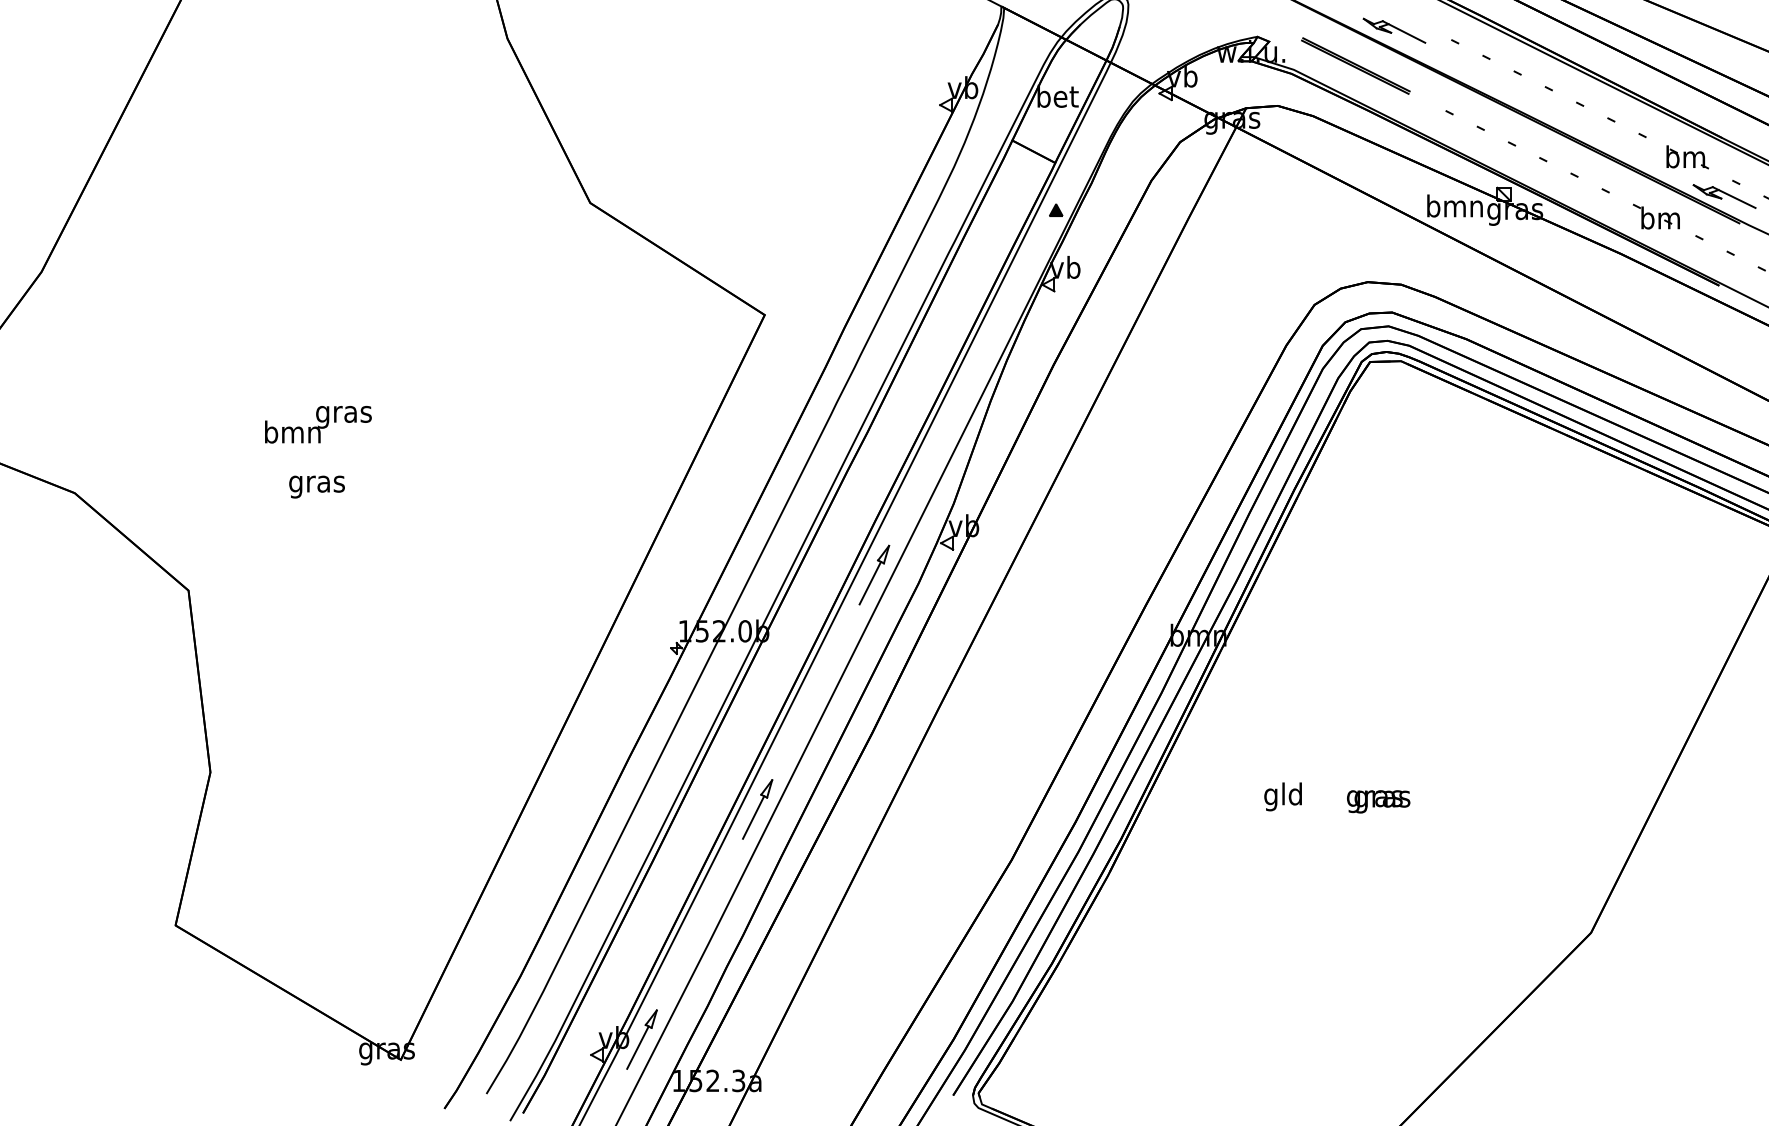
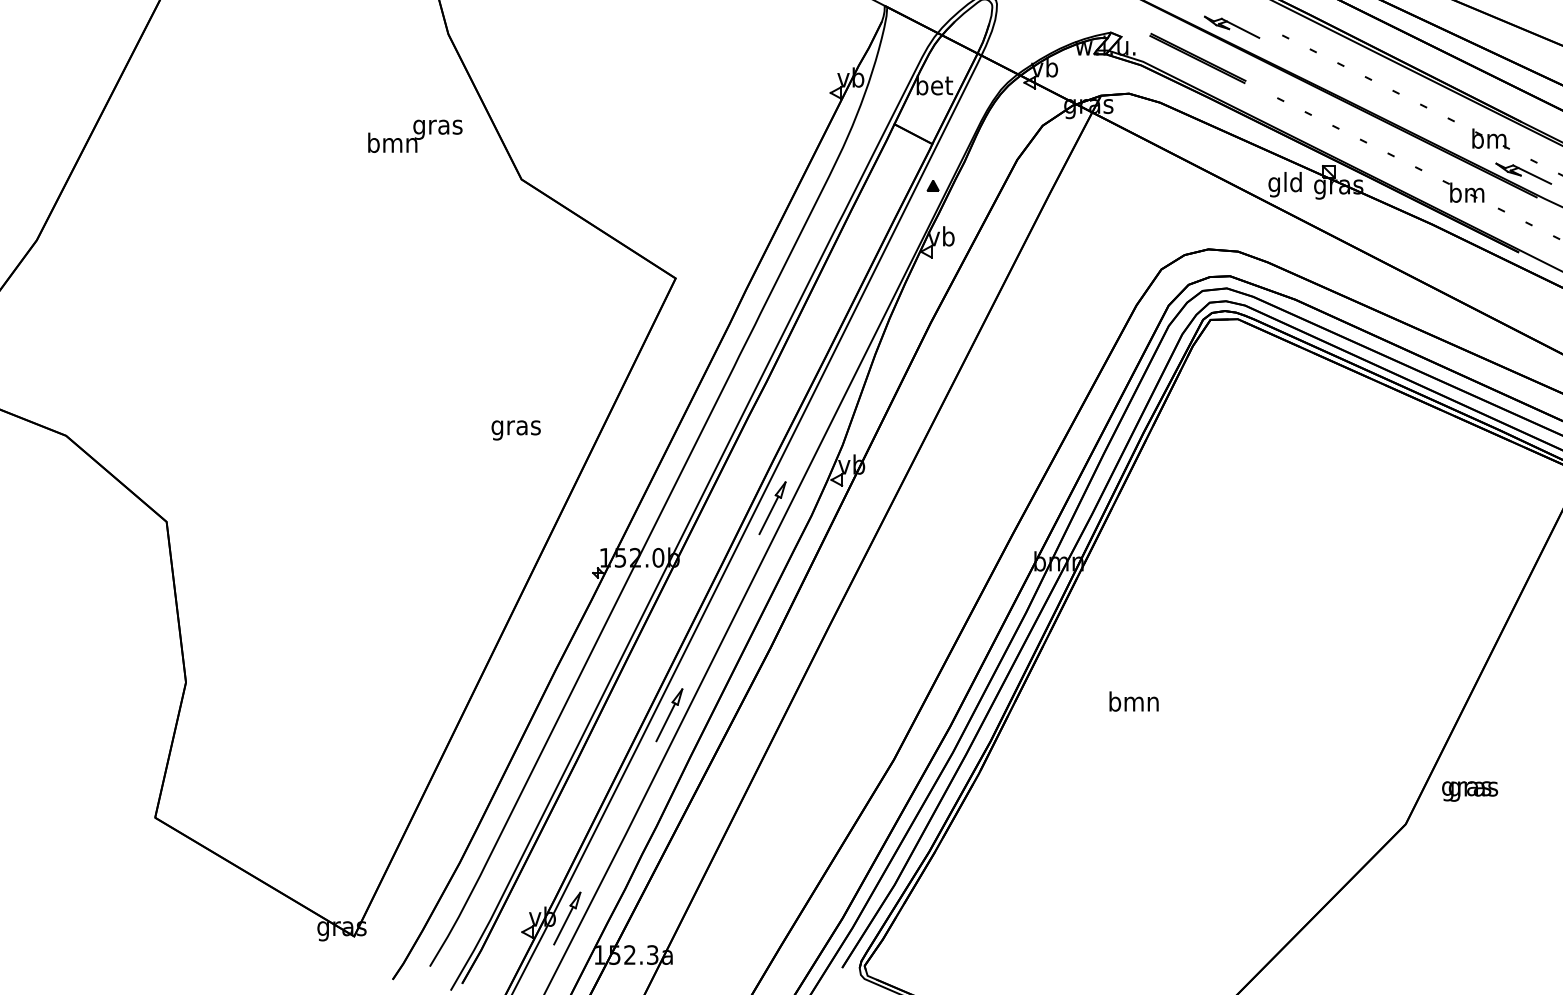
text: (1454, 208) -> (1285, 184), bmn -> gld
text: (318, 423) -> (415, 135), moved
text: (316, 487) -> (515, 430), moved
text: (1282, 796) -> (1133, 703), gld -> bmn
text: (1379, 801) -> (1470, 791), moved

